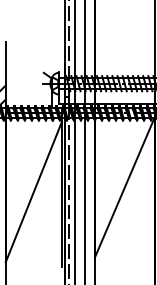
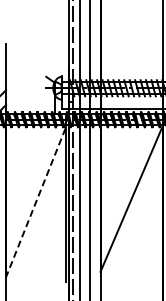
line: (33, 192) -> (35, 203), solid -> dashed

